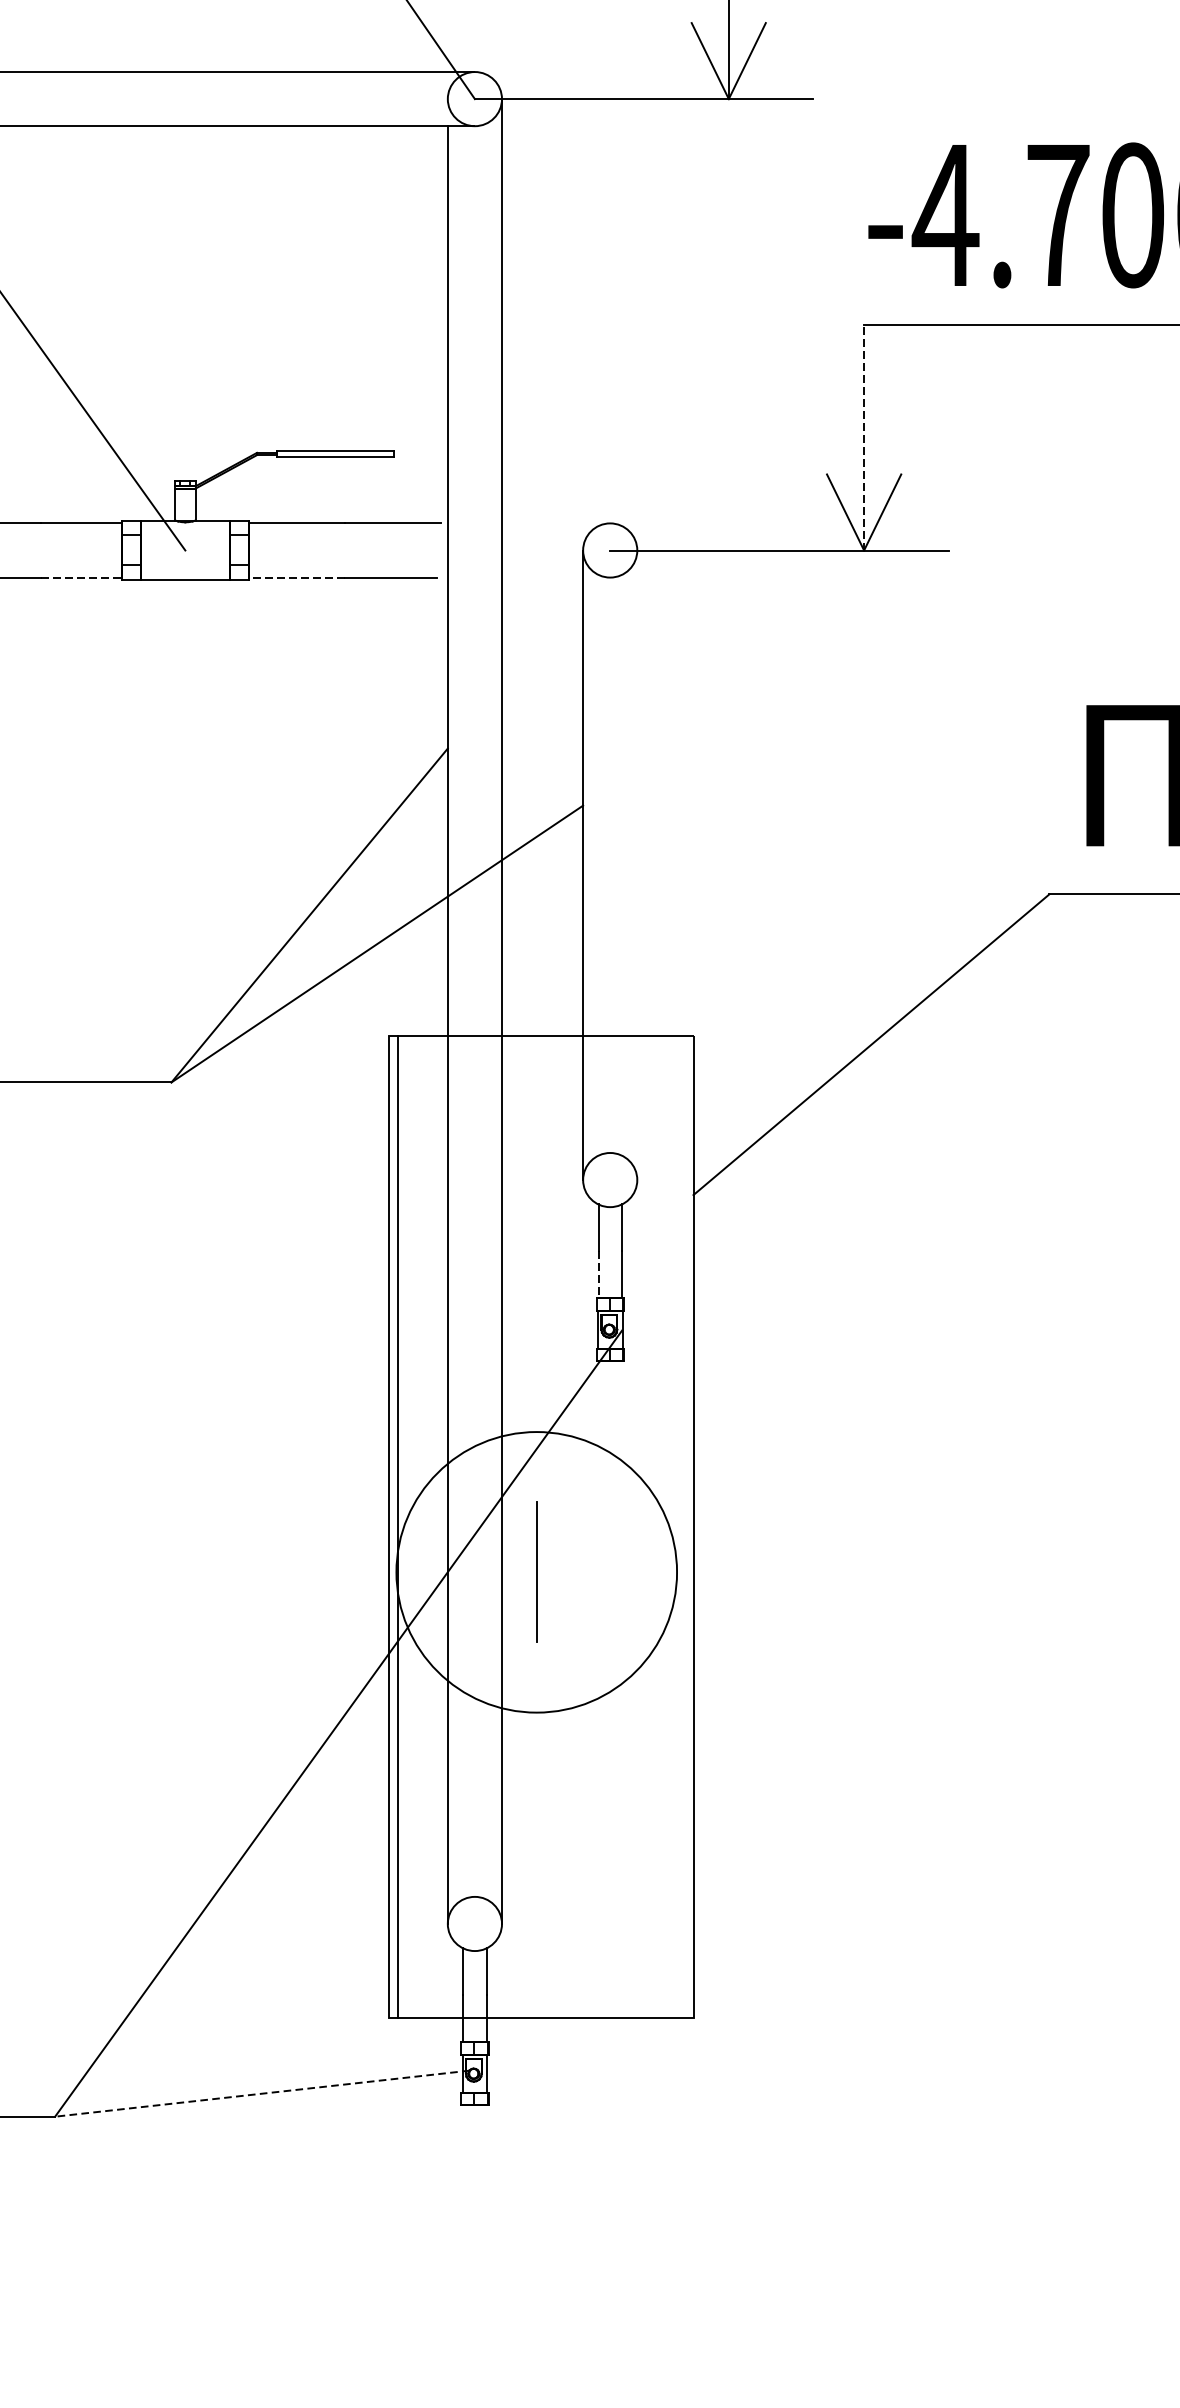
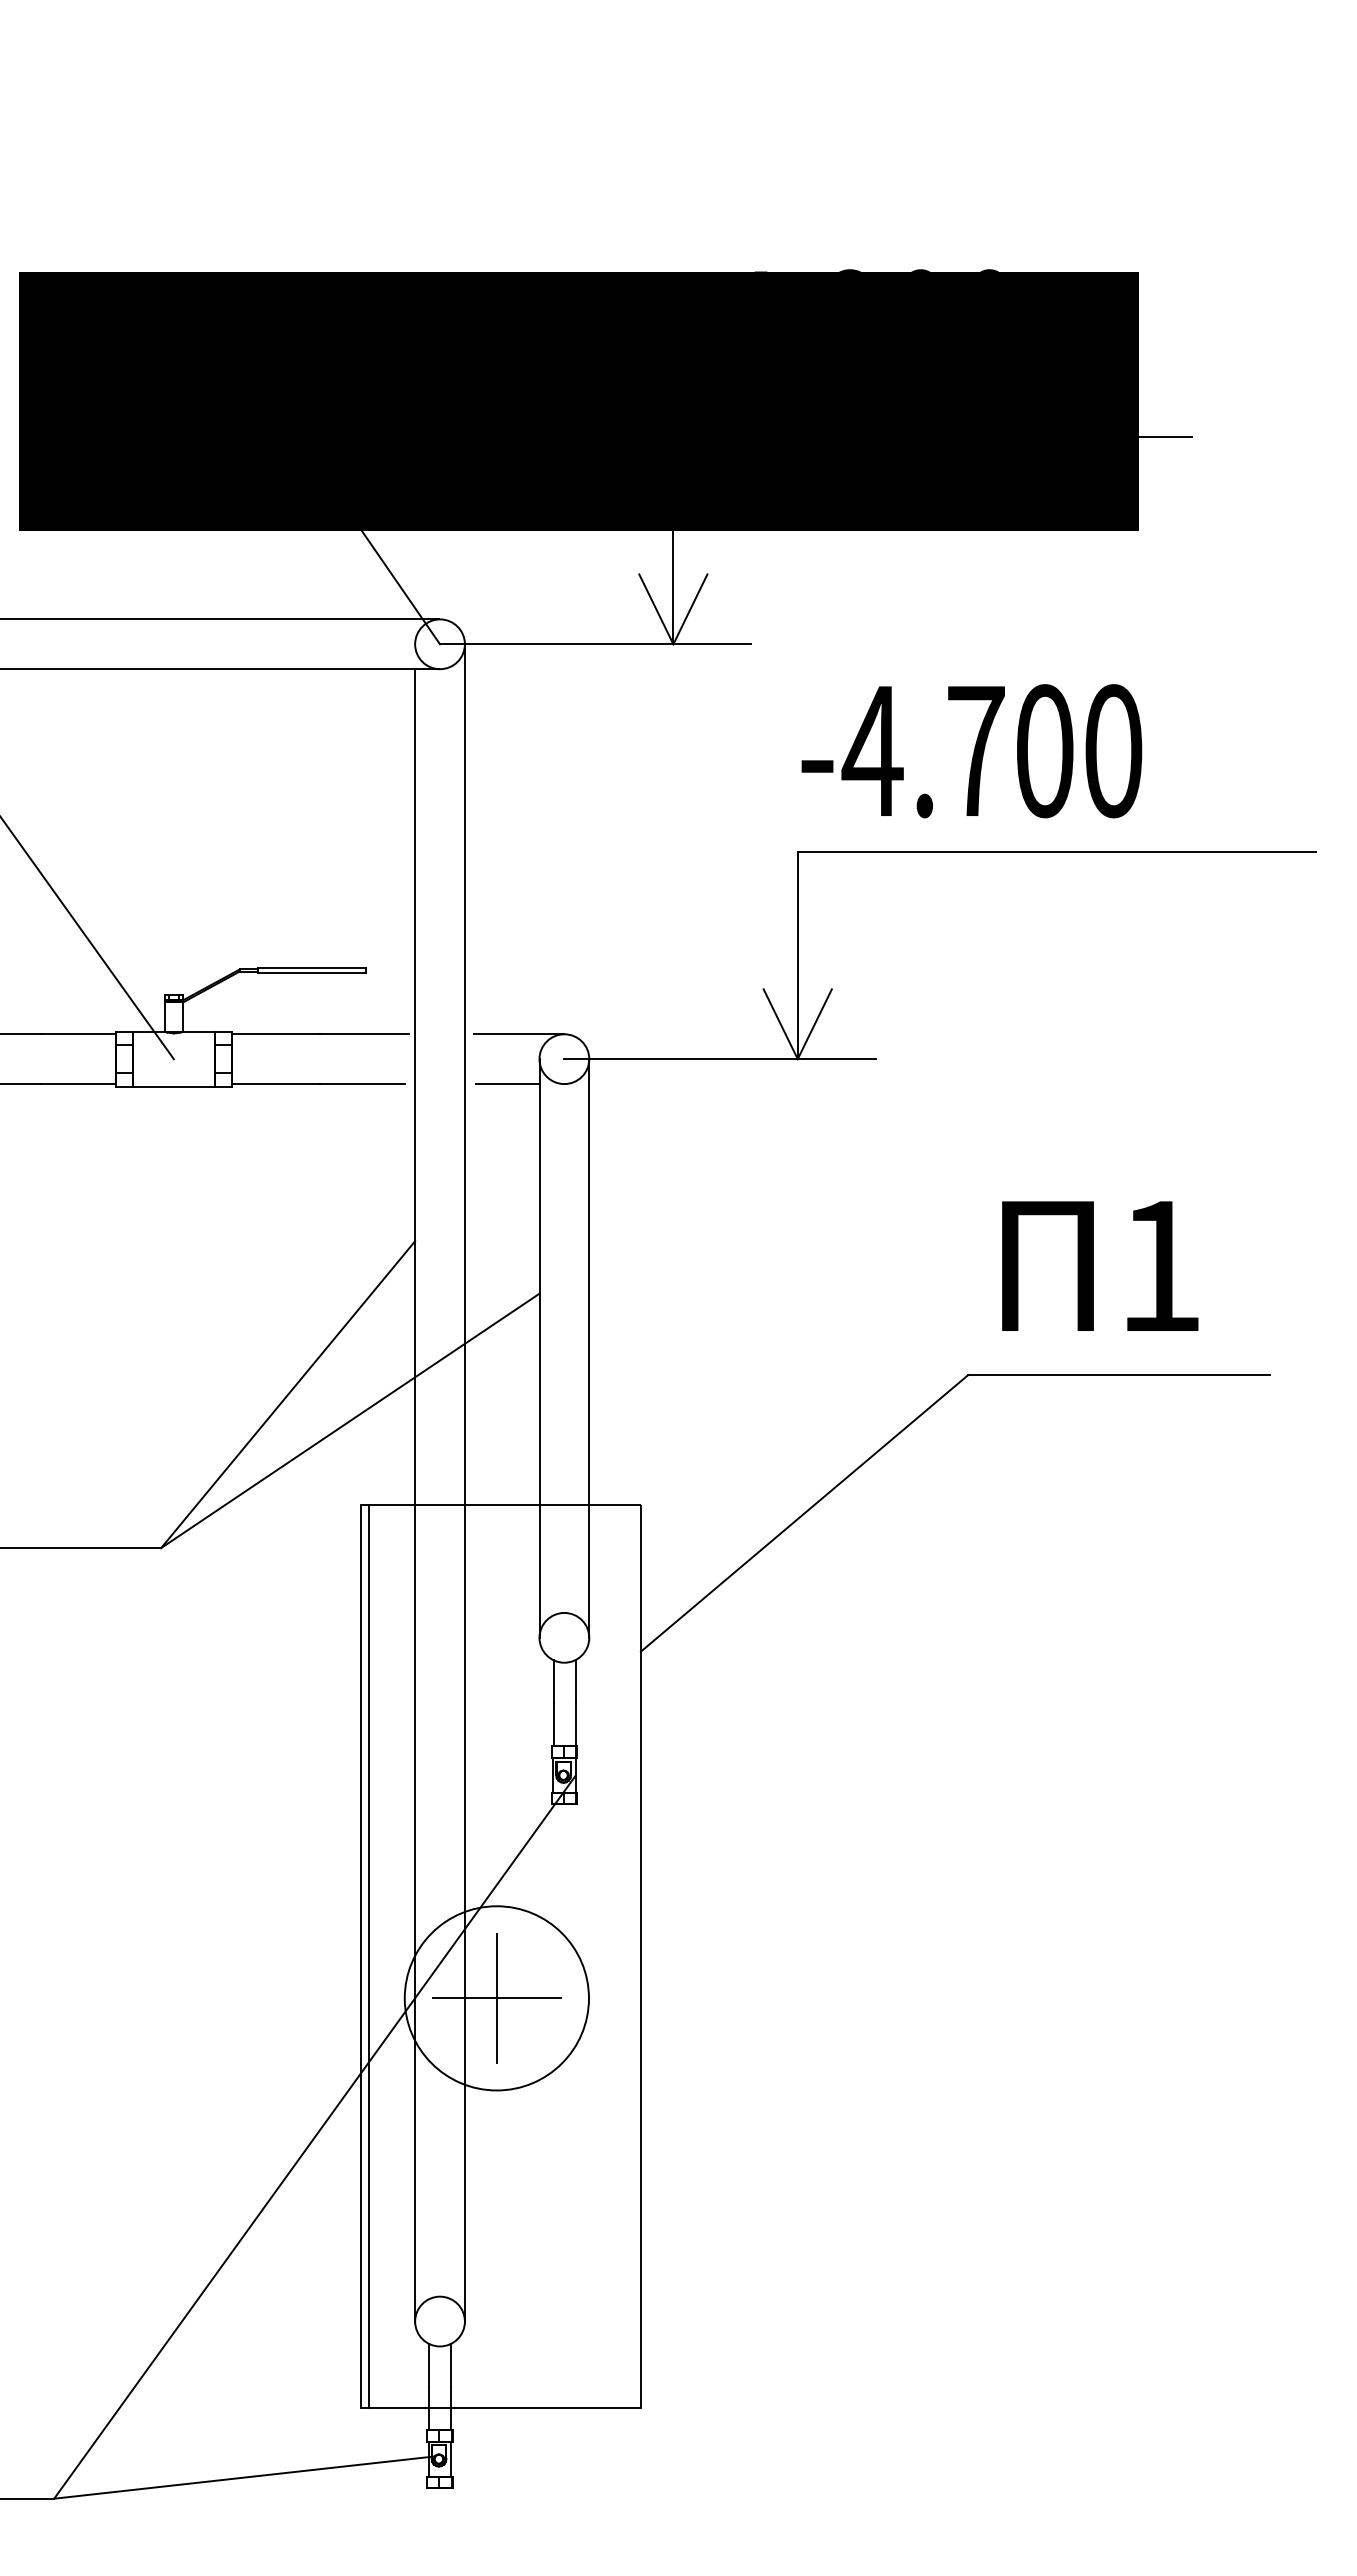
line: (863, 437) -> (797, 955), dashed -> solid
line: (560, 523) -> (518, 1034), added
line: (82, 578) -> (79, 1084), dashed -> solid
line: (295, 578) -> (275, 1084), dashed -> solid
line: (548, 578) -> (507, 1084), added
line: (637, 865) -> (589, 1348), added
line: (598, 1274) -> (553, 1724), dashed -> solid
circle: (536, 1572) -> (496, 1998), size x0.71
line: (536, 1572) -> (496, 1998), added
line: (262, 2093) -> (244, 2477), dashed -> solid

